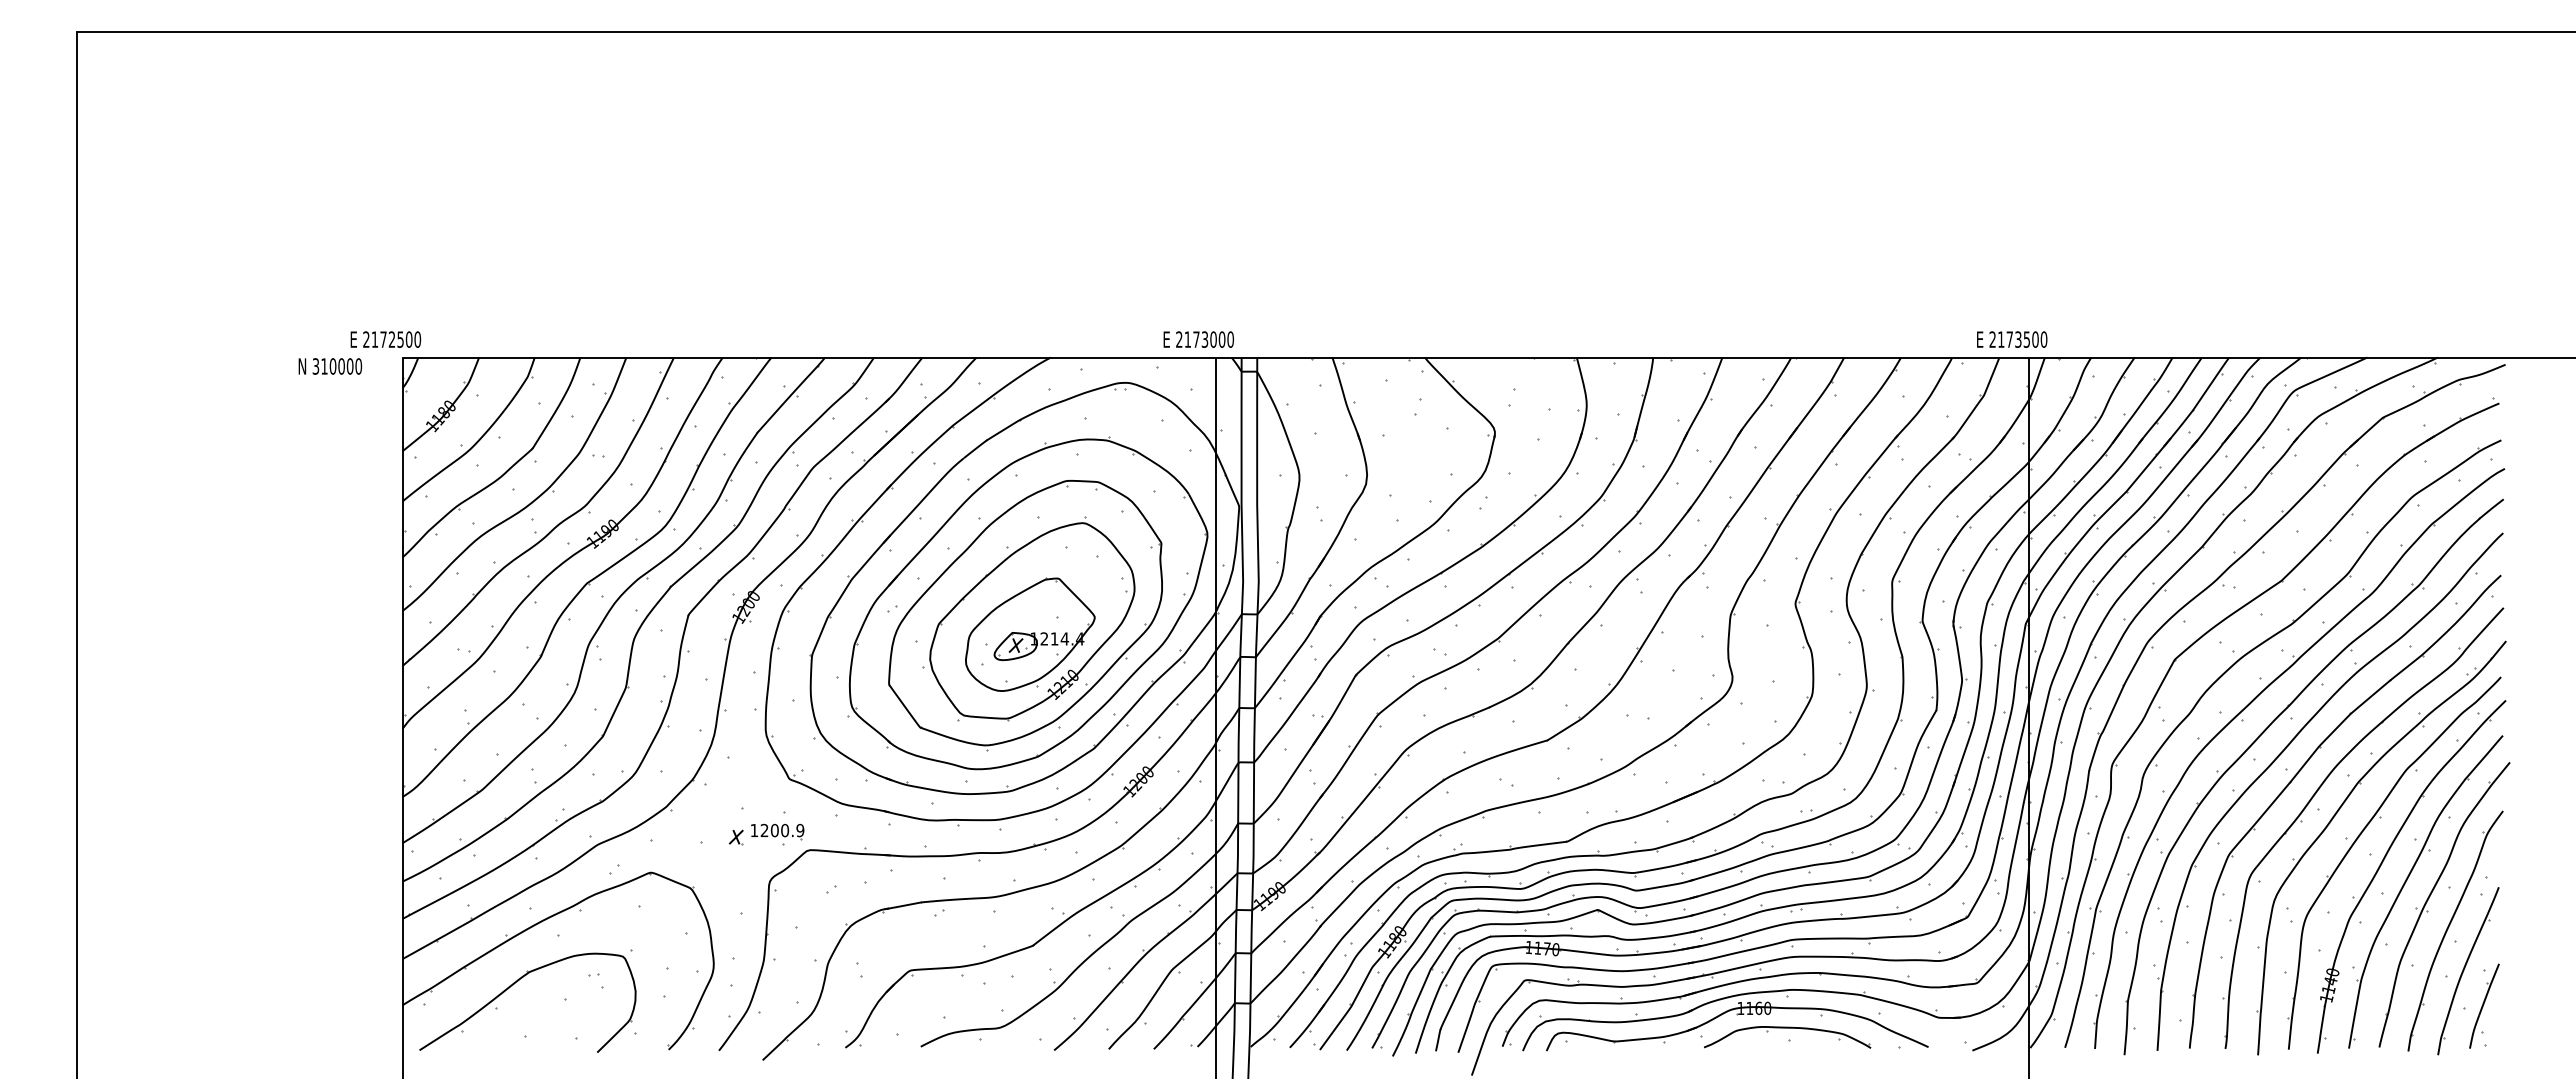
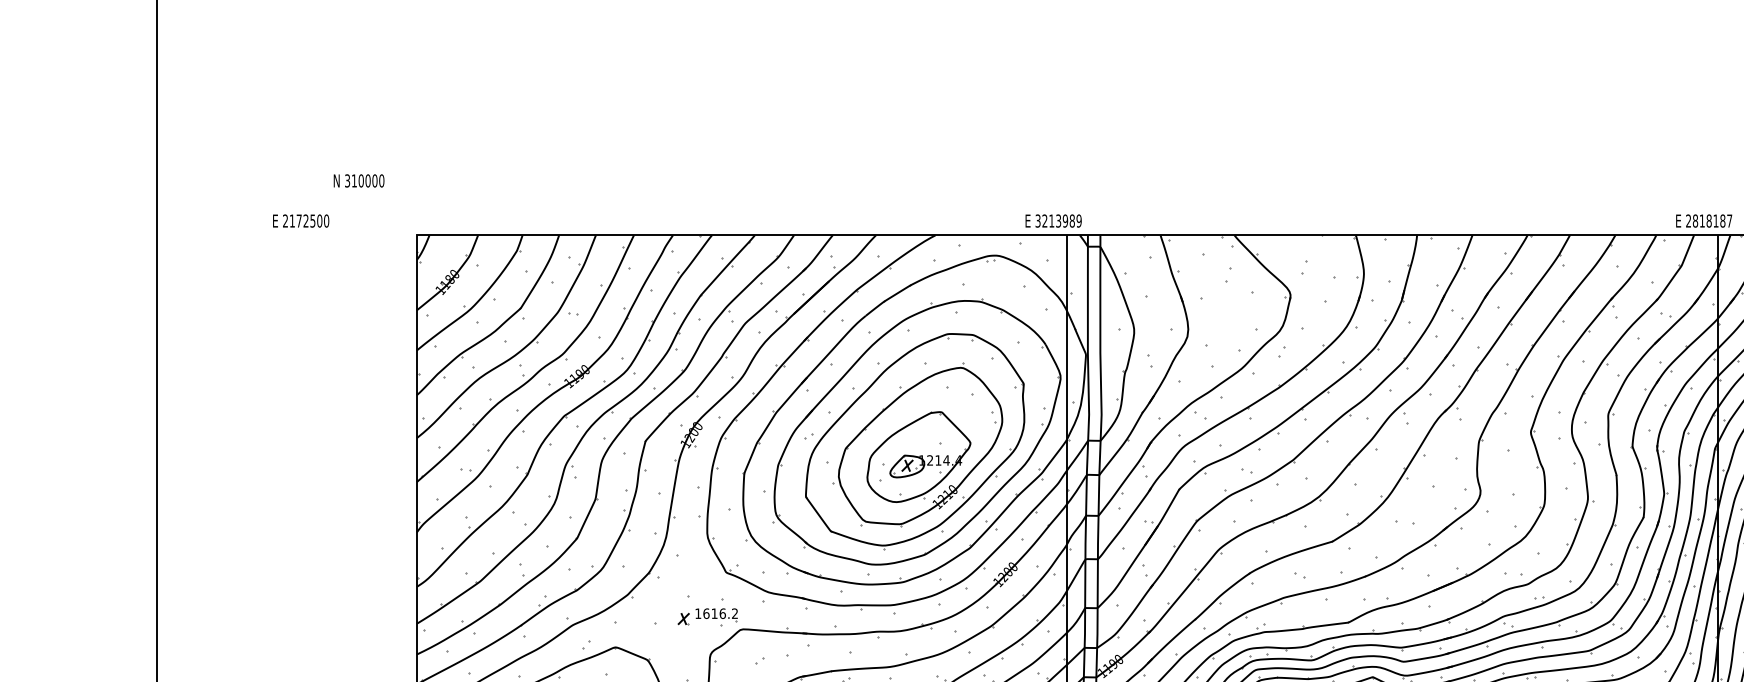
text: (385, 339) -> (300, 220), moved
text: (1204, 339) -> (1058, 220), 2173000 -> 3213989
text: (2022, 339) -> (1712, 220), 2173500 -> 2818187
text: (330, 366) -> (359, 180), moved
text: (782, 830) -> (720, 613), 1200.9 -> 1616.2

